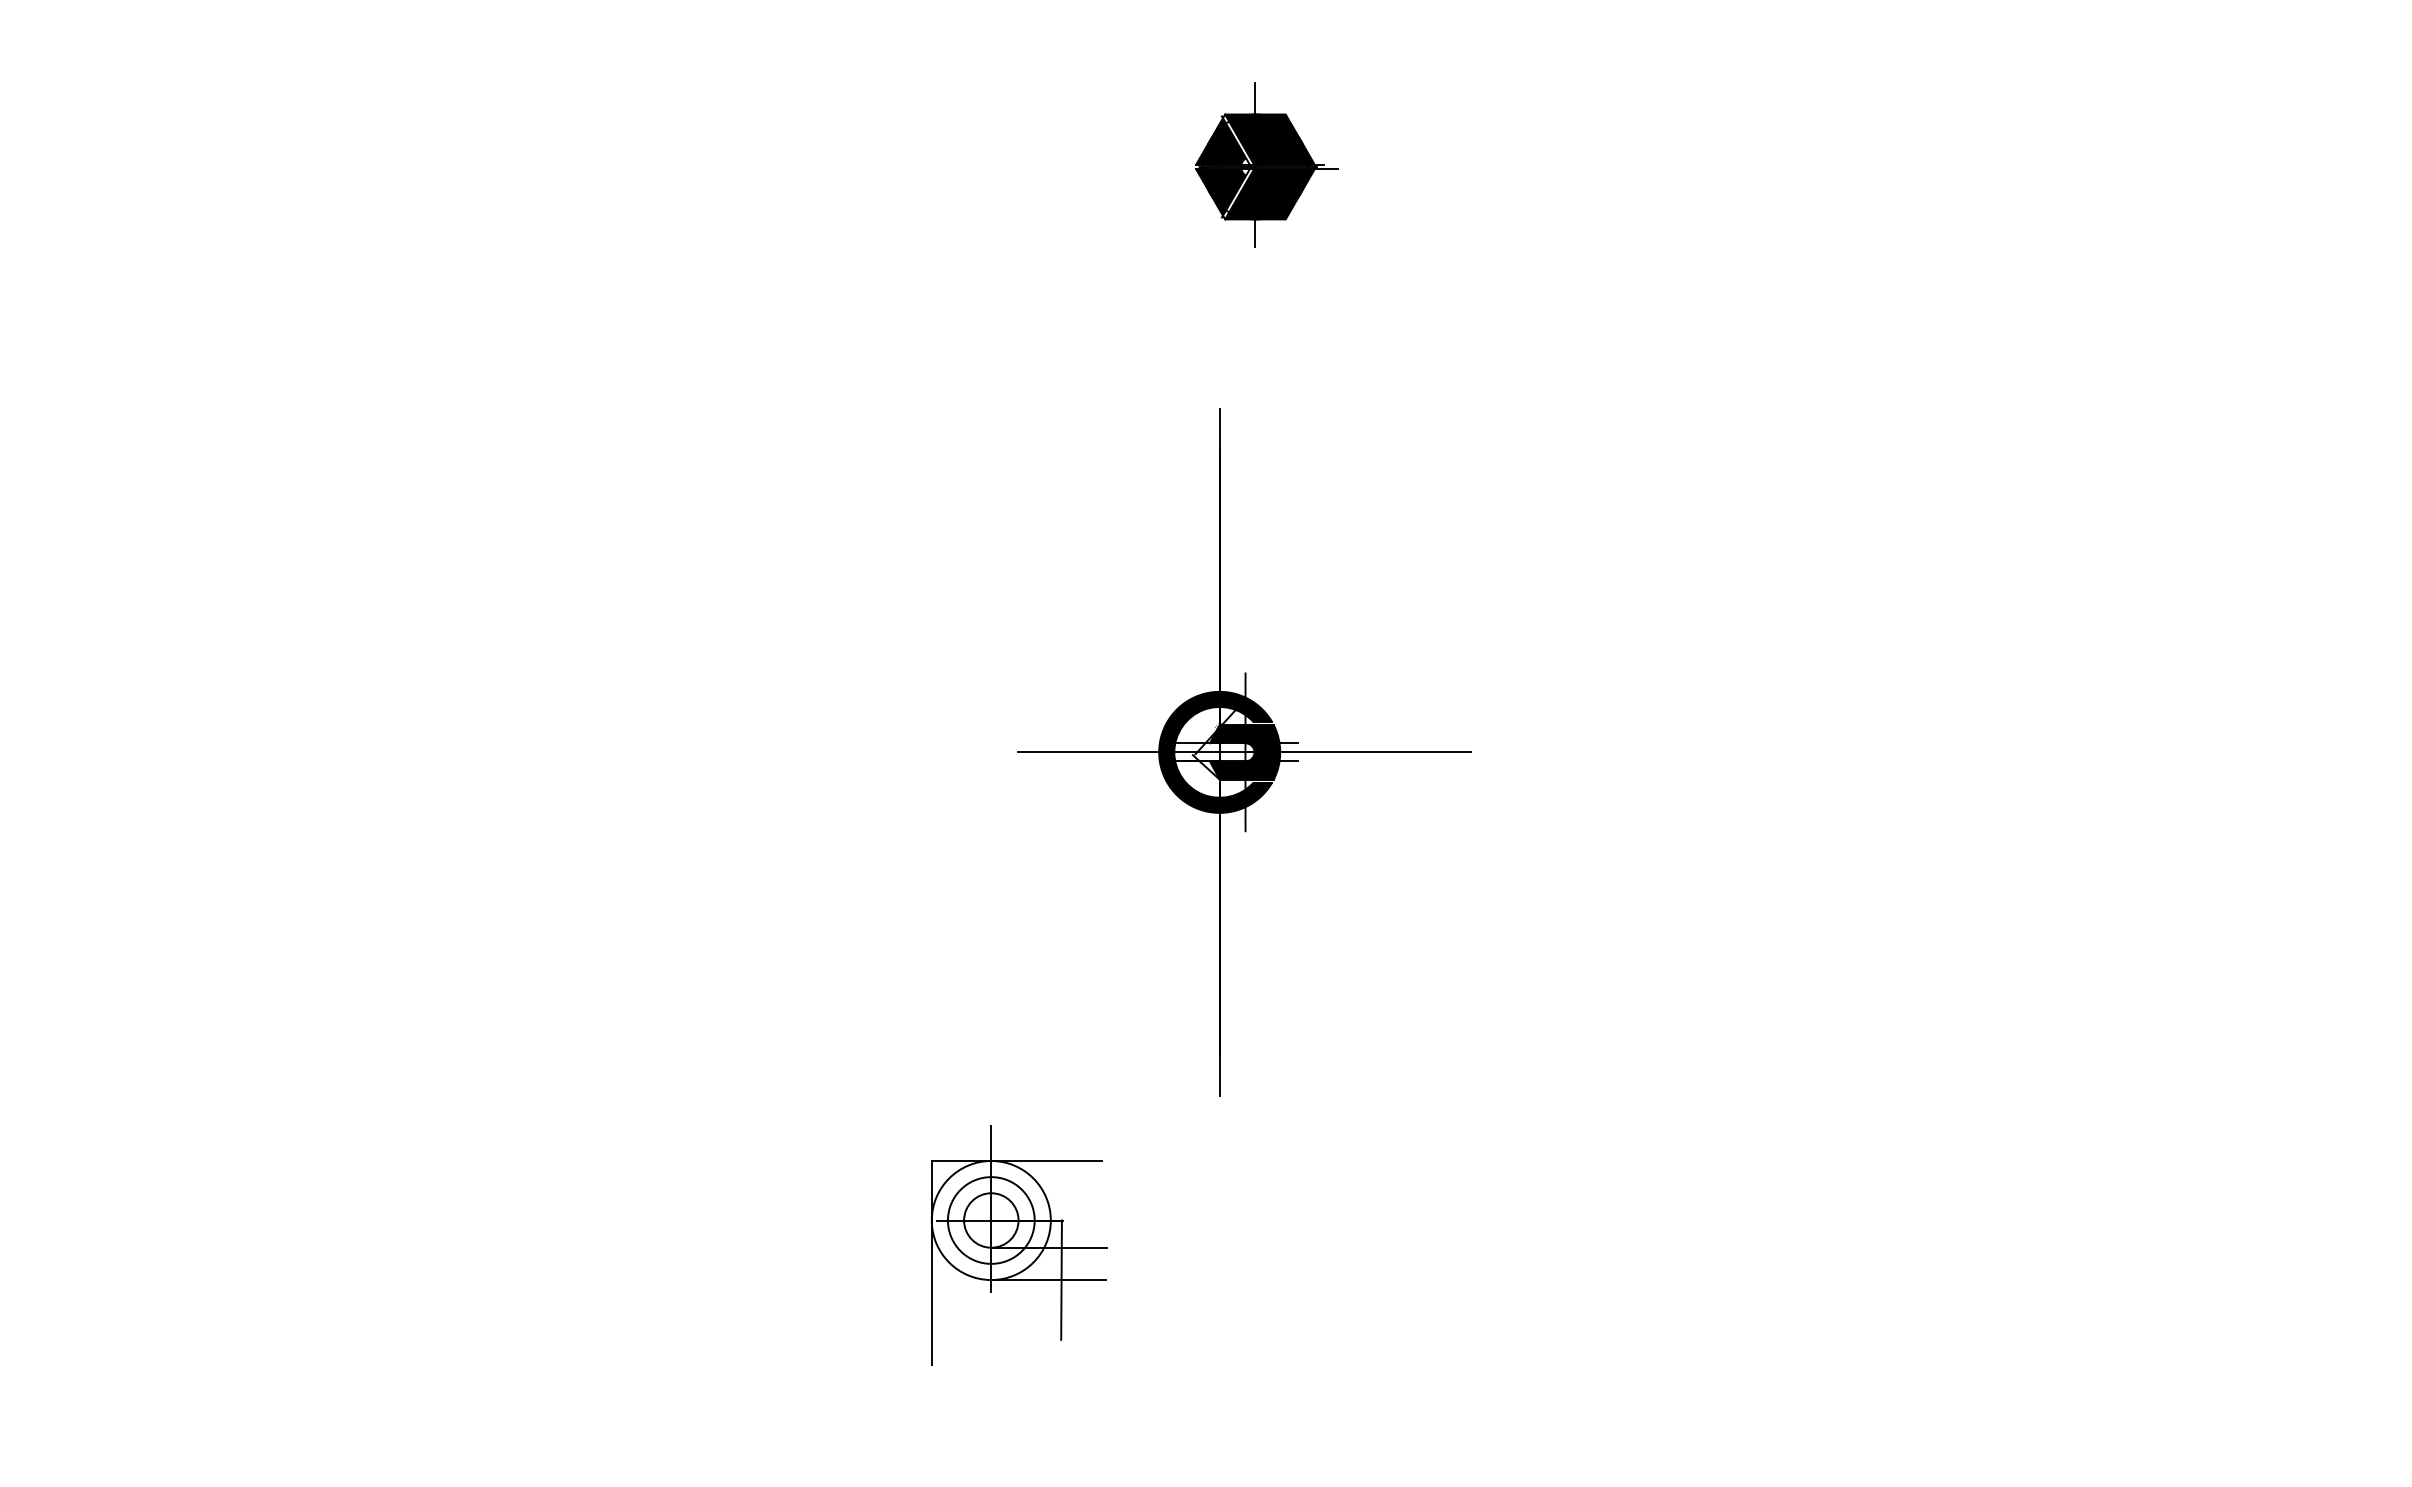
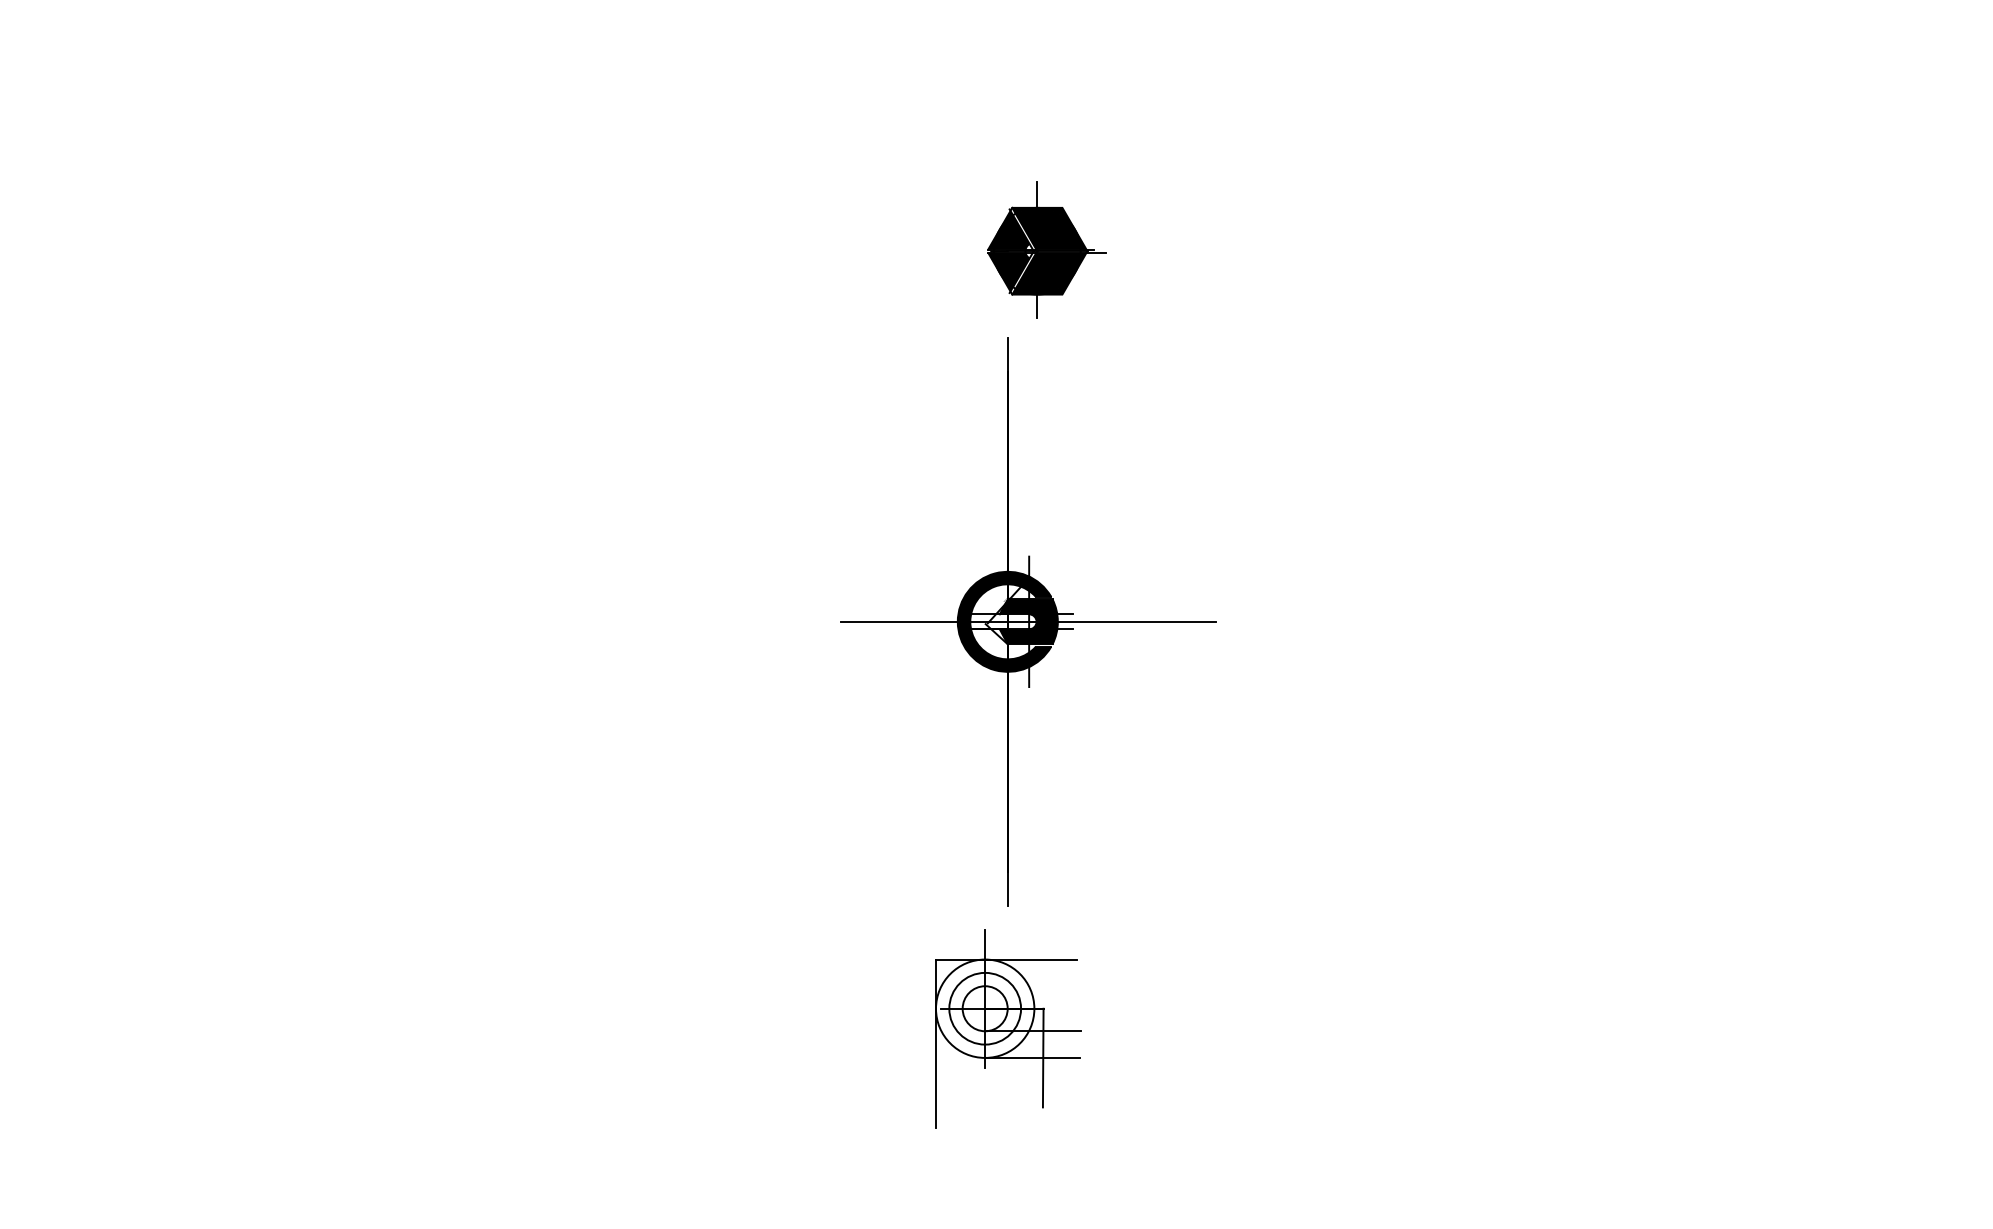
part: (1266, 164) -> (1046, 249), moved
part: (1018, 1245) -> (1007, 1029), moved

